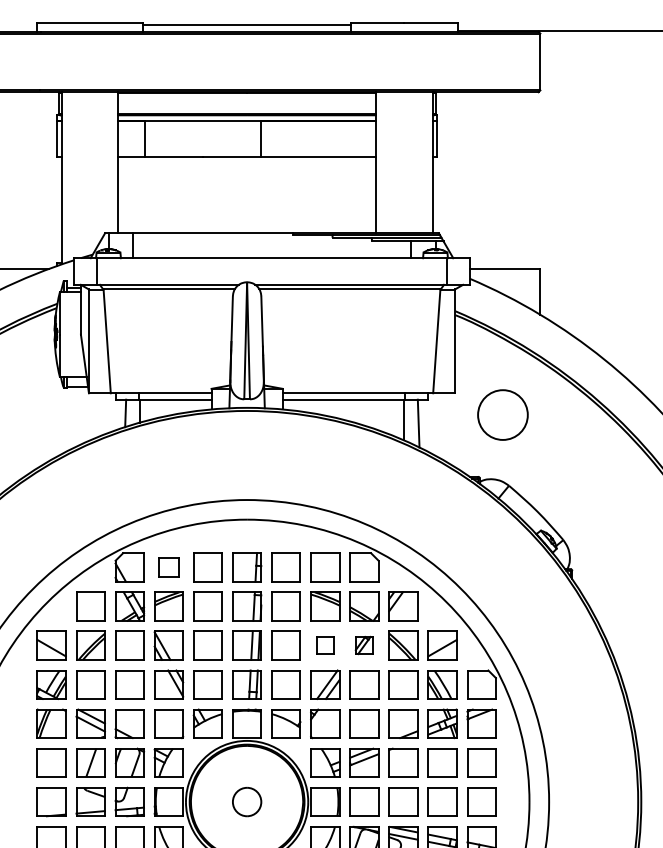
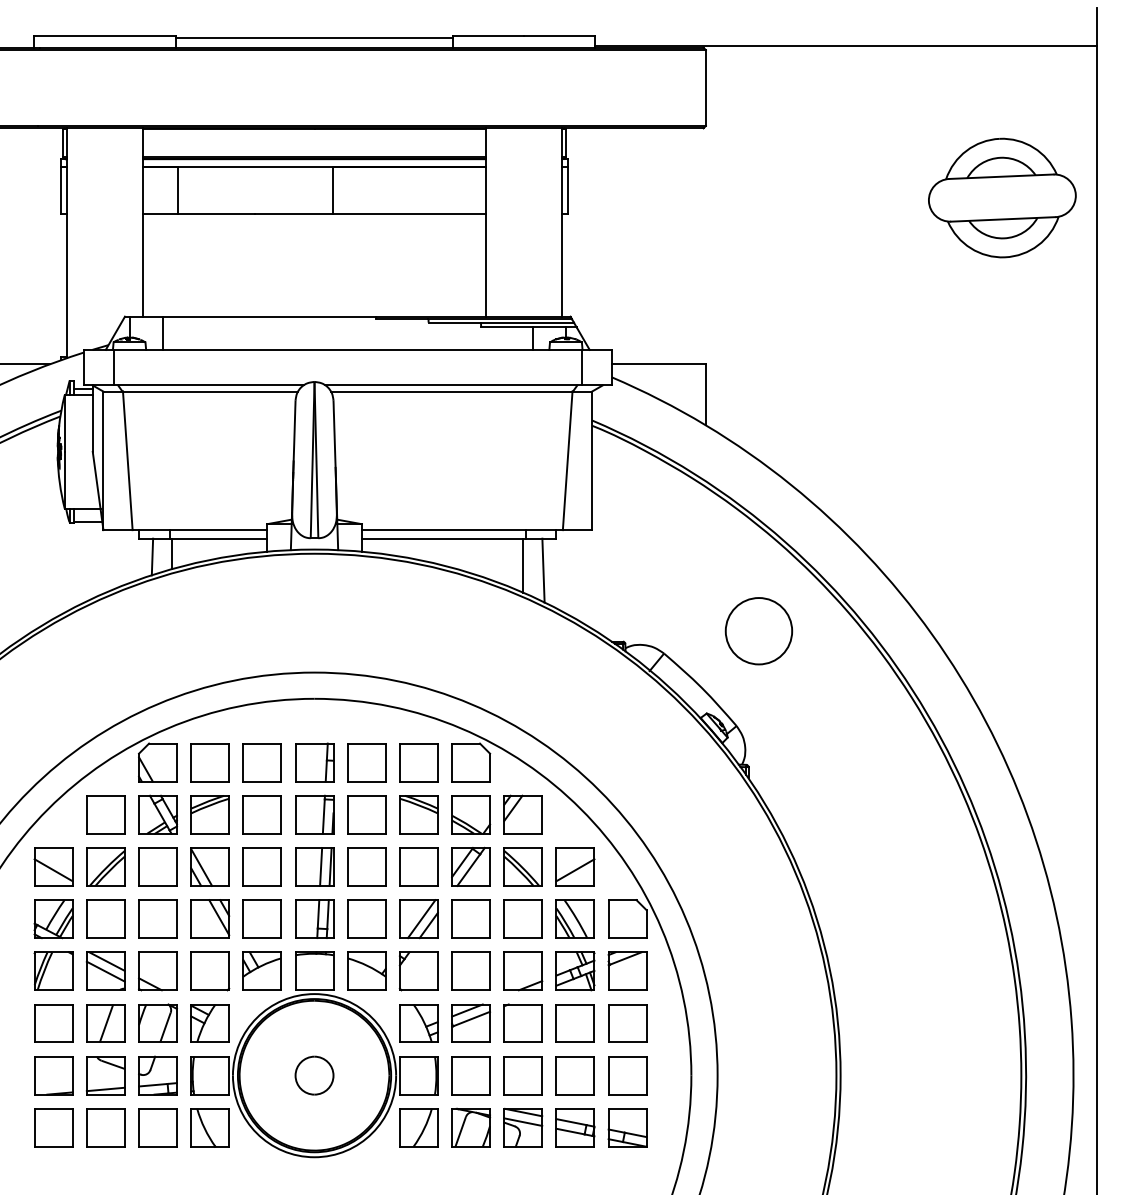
circle: (502, 415) -> (758, 631), moved
part: (168, 567) -> (209, 762), size x1.43
part: (325, 645) -> (418, 866), size x1.67
part: (363, 645) -> (470, 866), size x1.67

